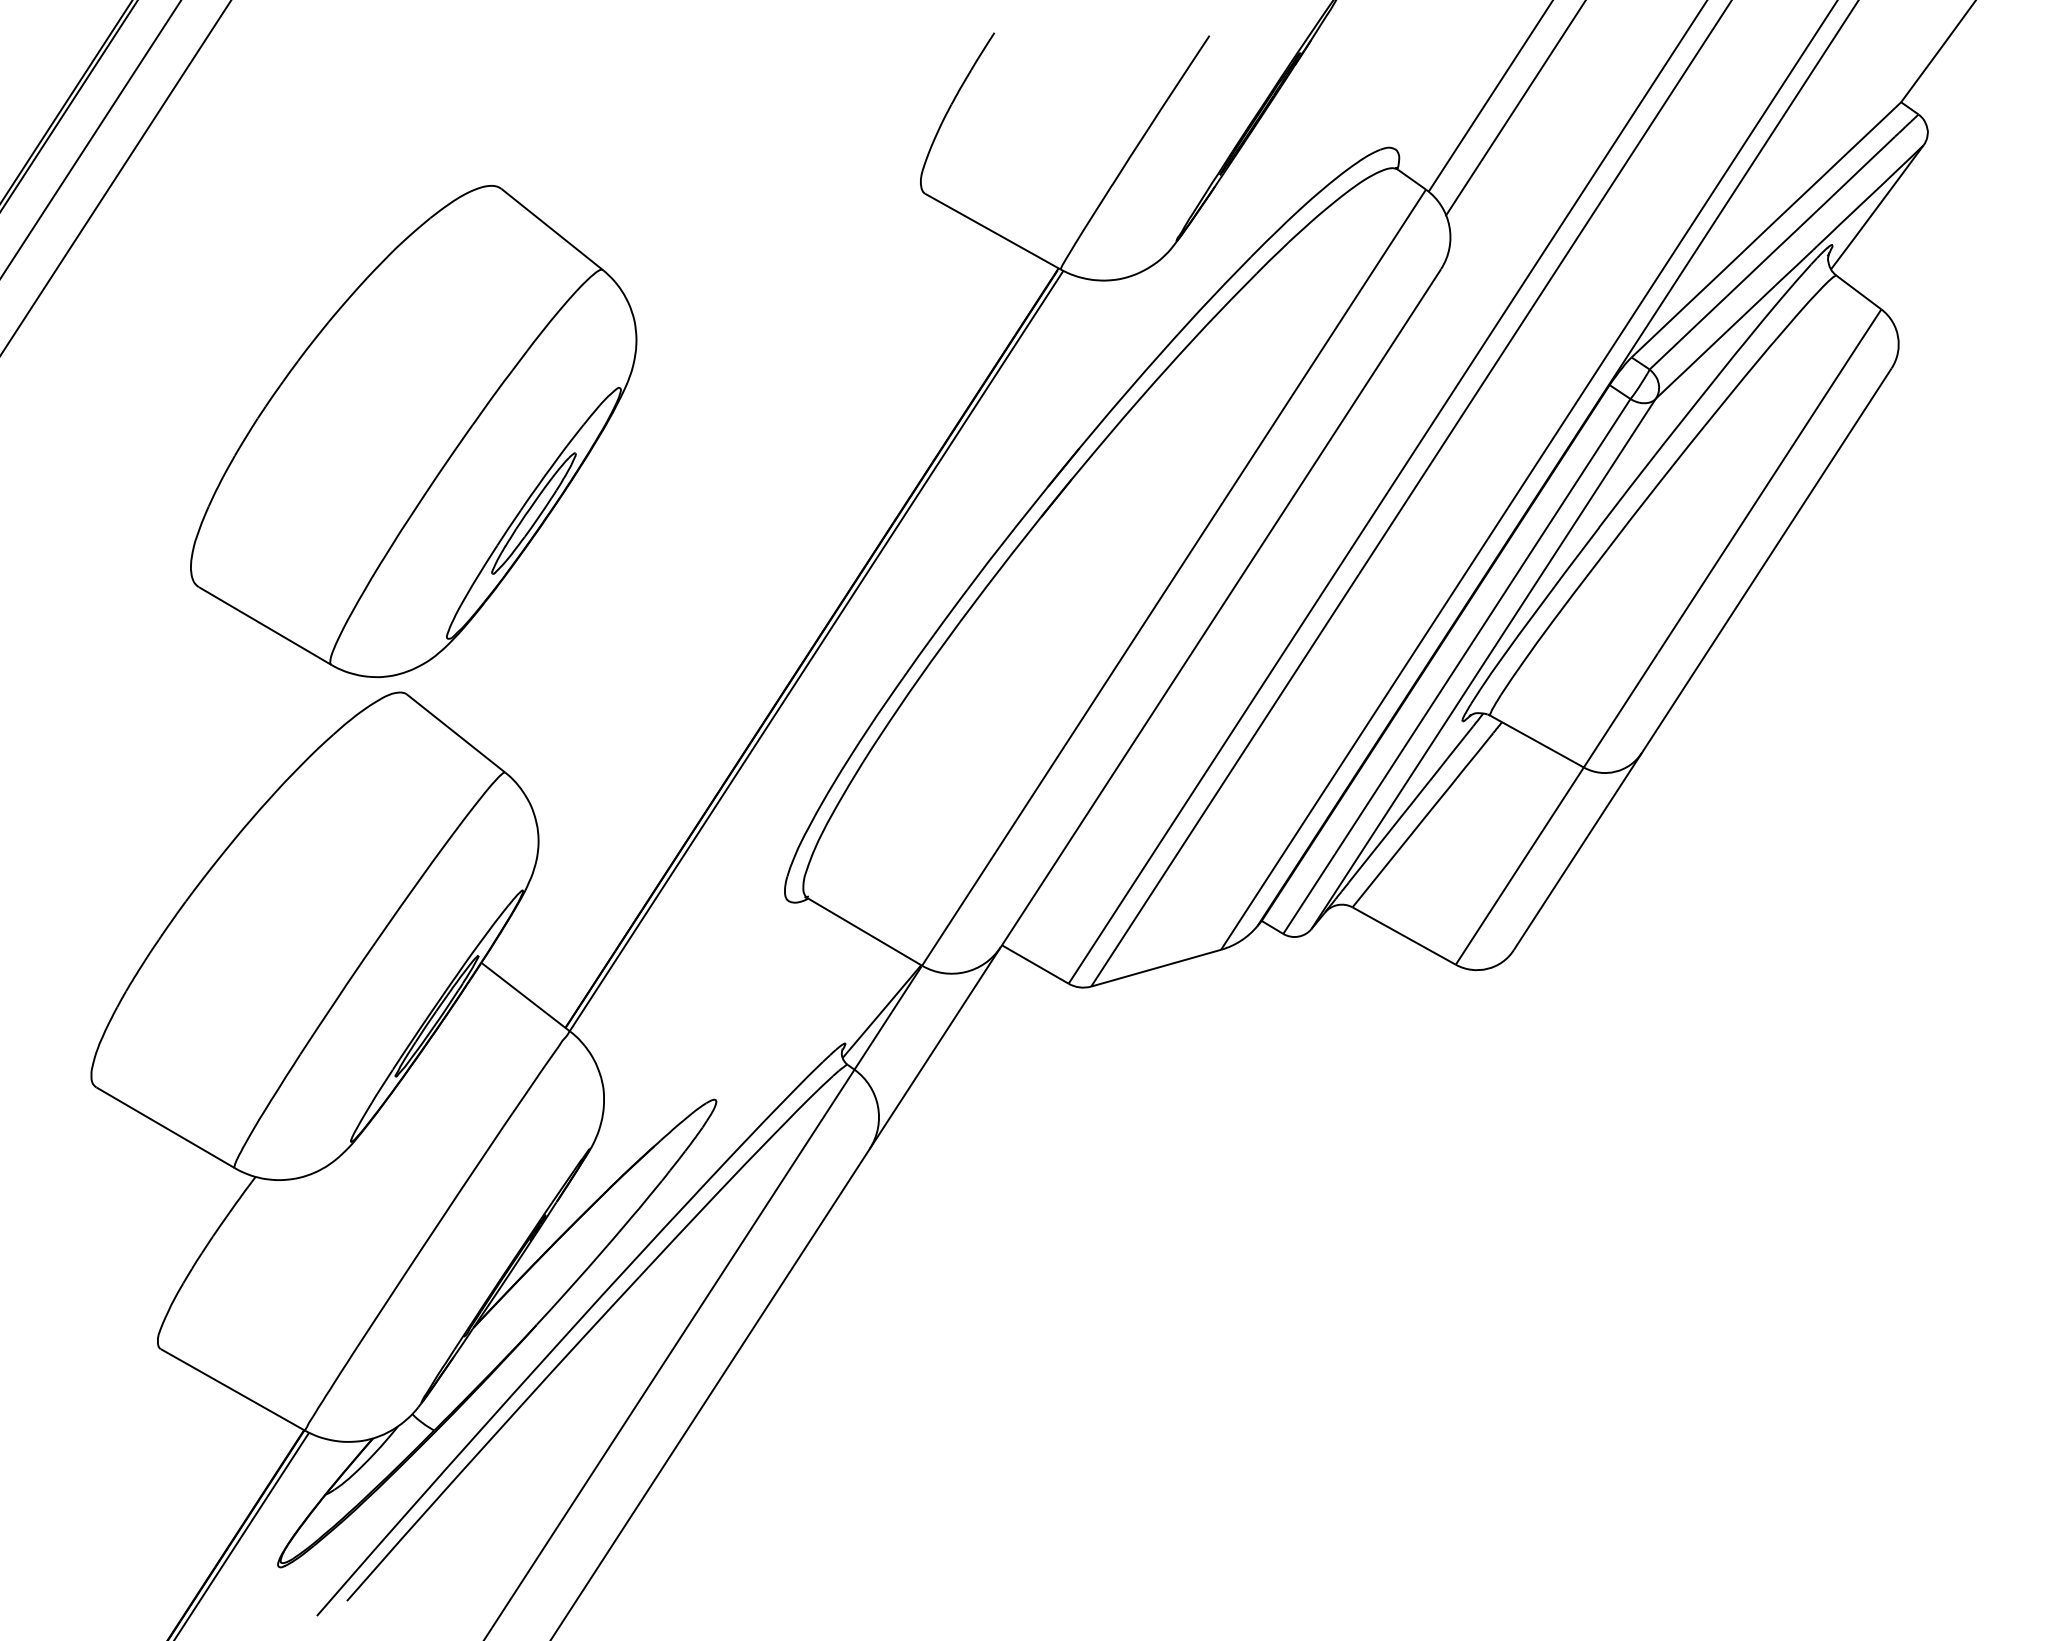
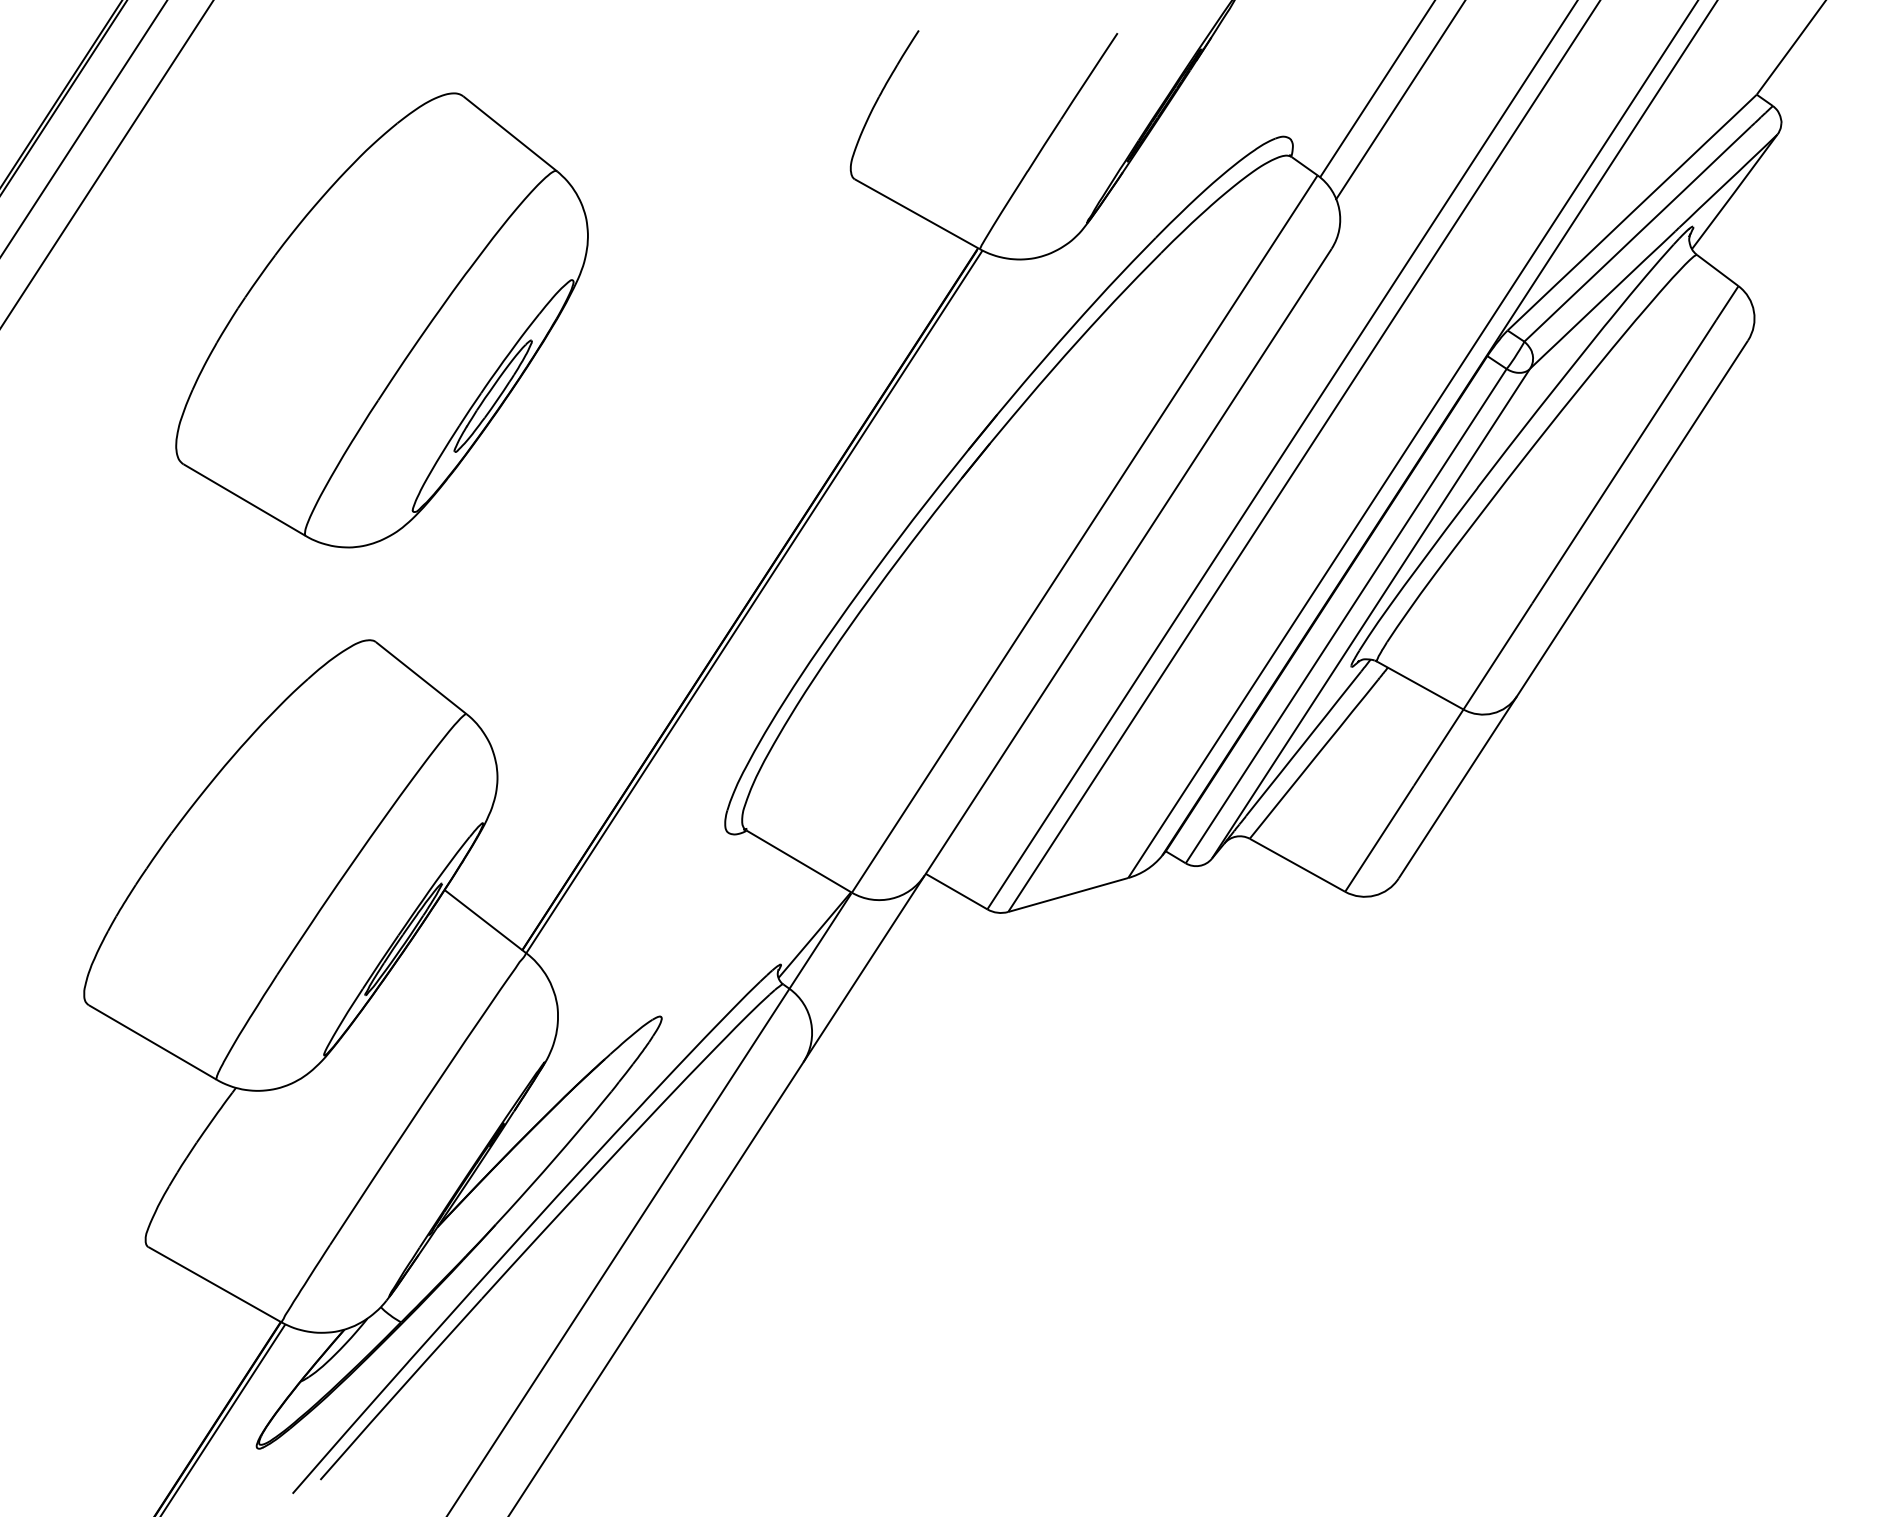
part: (413, 431) -> (381, 320), moved

